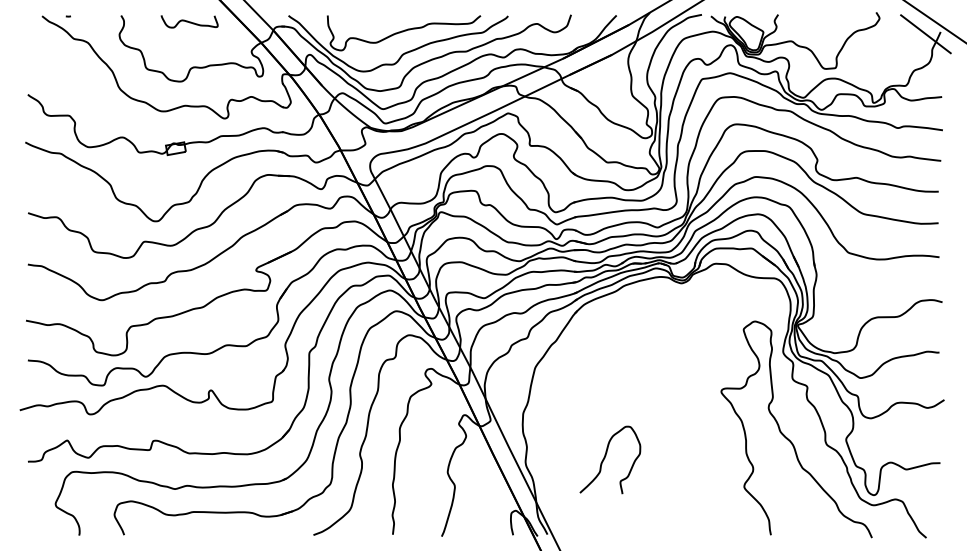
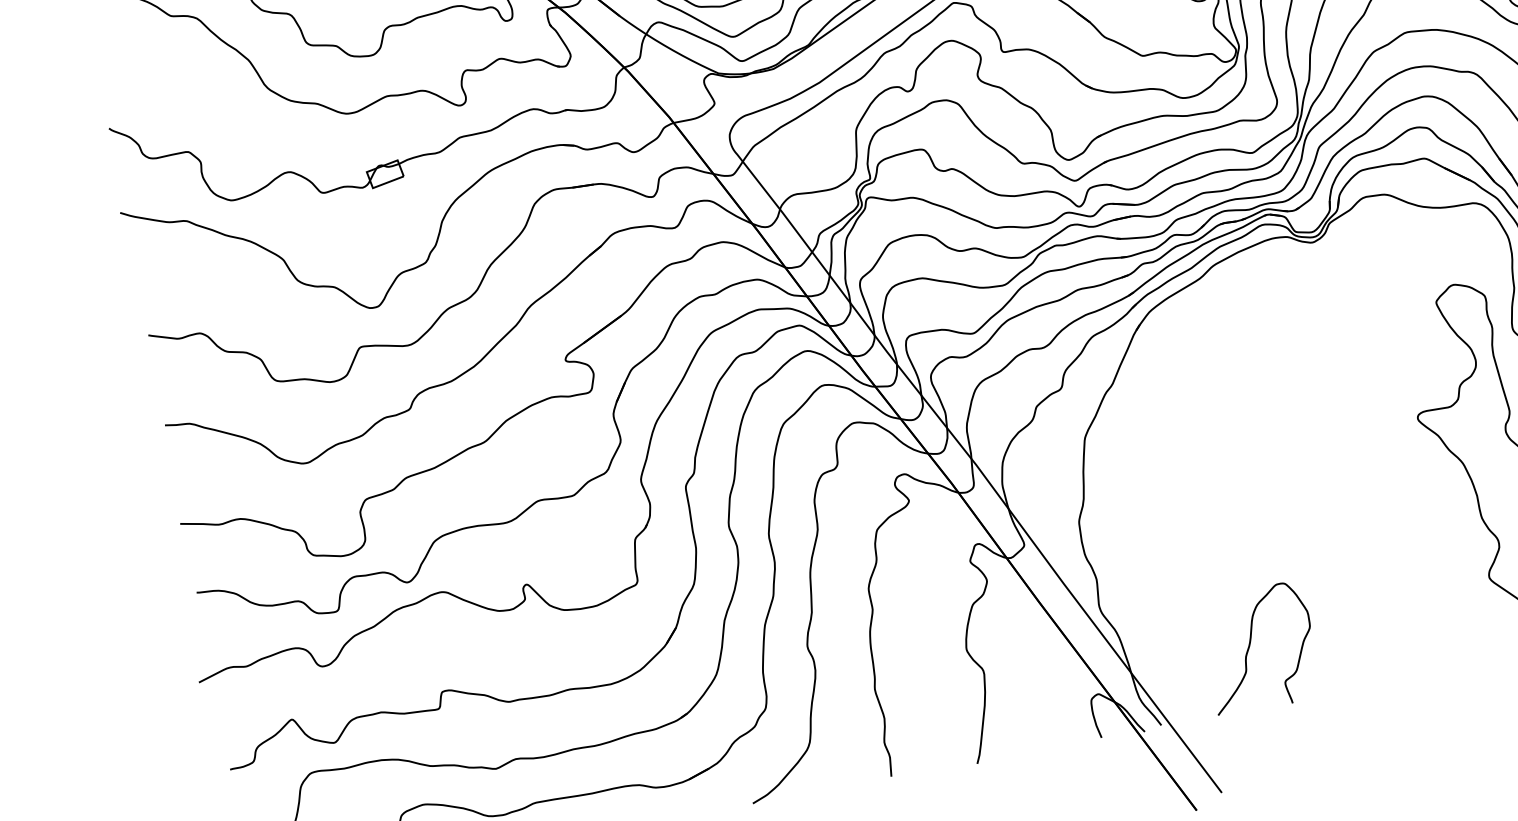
curve: (605, 458) -> (1251, 646), moved

